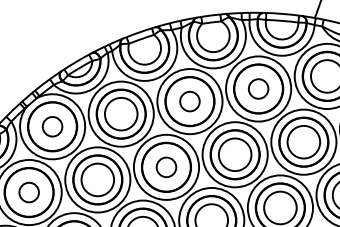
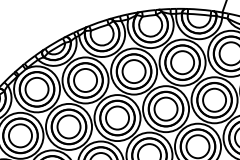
circle: (258, 88) -> (182, 62), size x1.67
circle: (189, 101) -> (133, 71), size x1.67
circle: (52, 126) -> (36, 89), size x1.67
circle: (166, 167) -> (117, 118), size x1.67
circle: (28, 192) -> (20, 135), size x1.67

